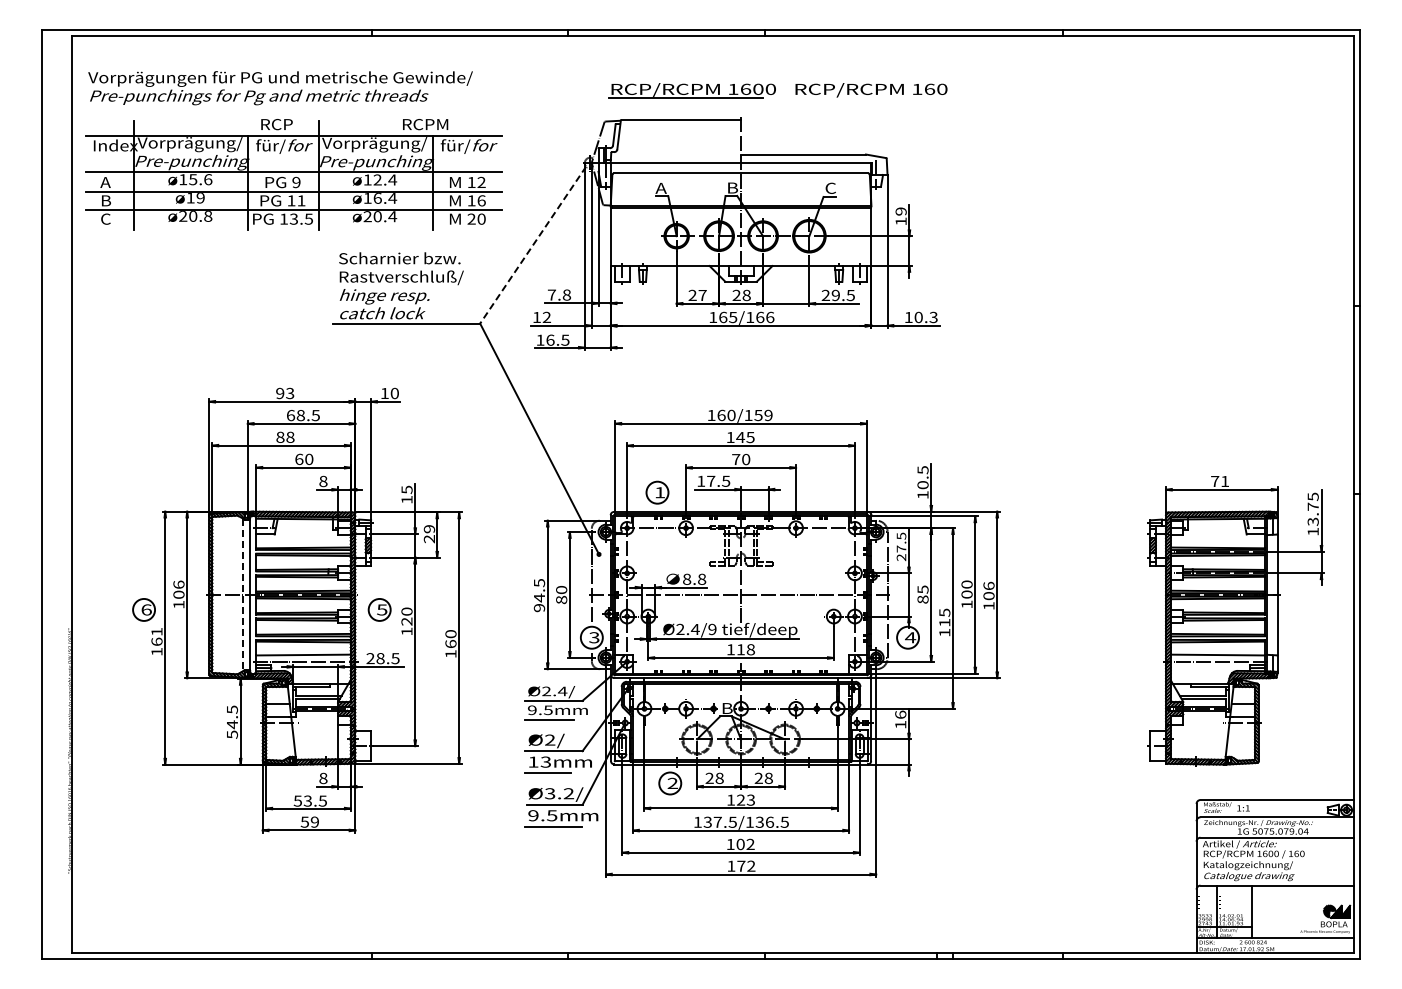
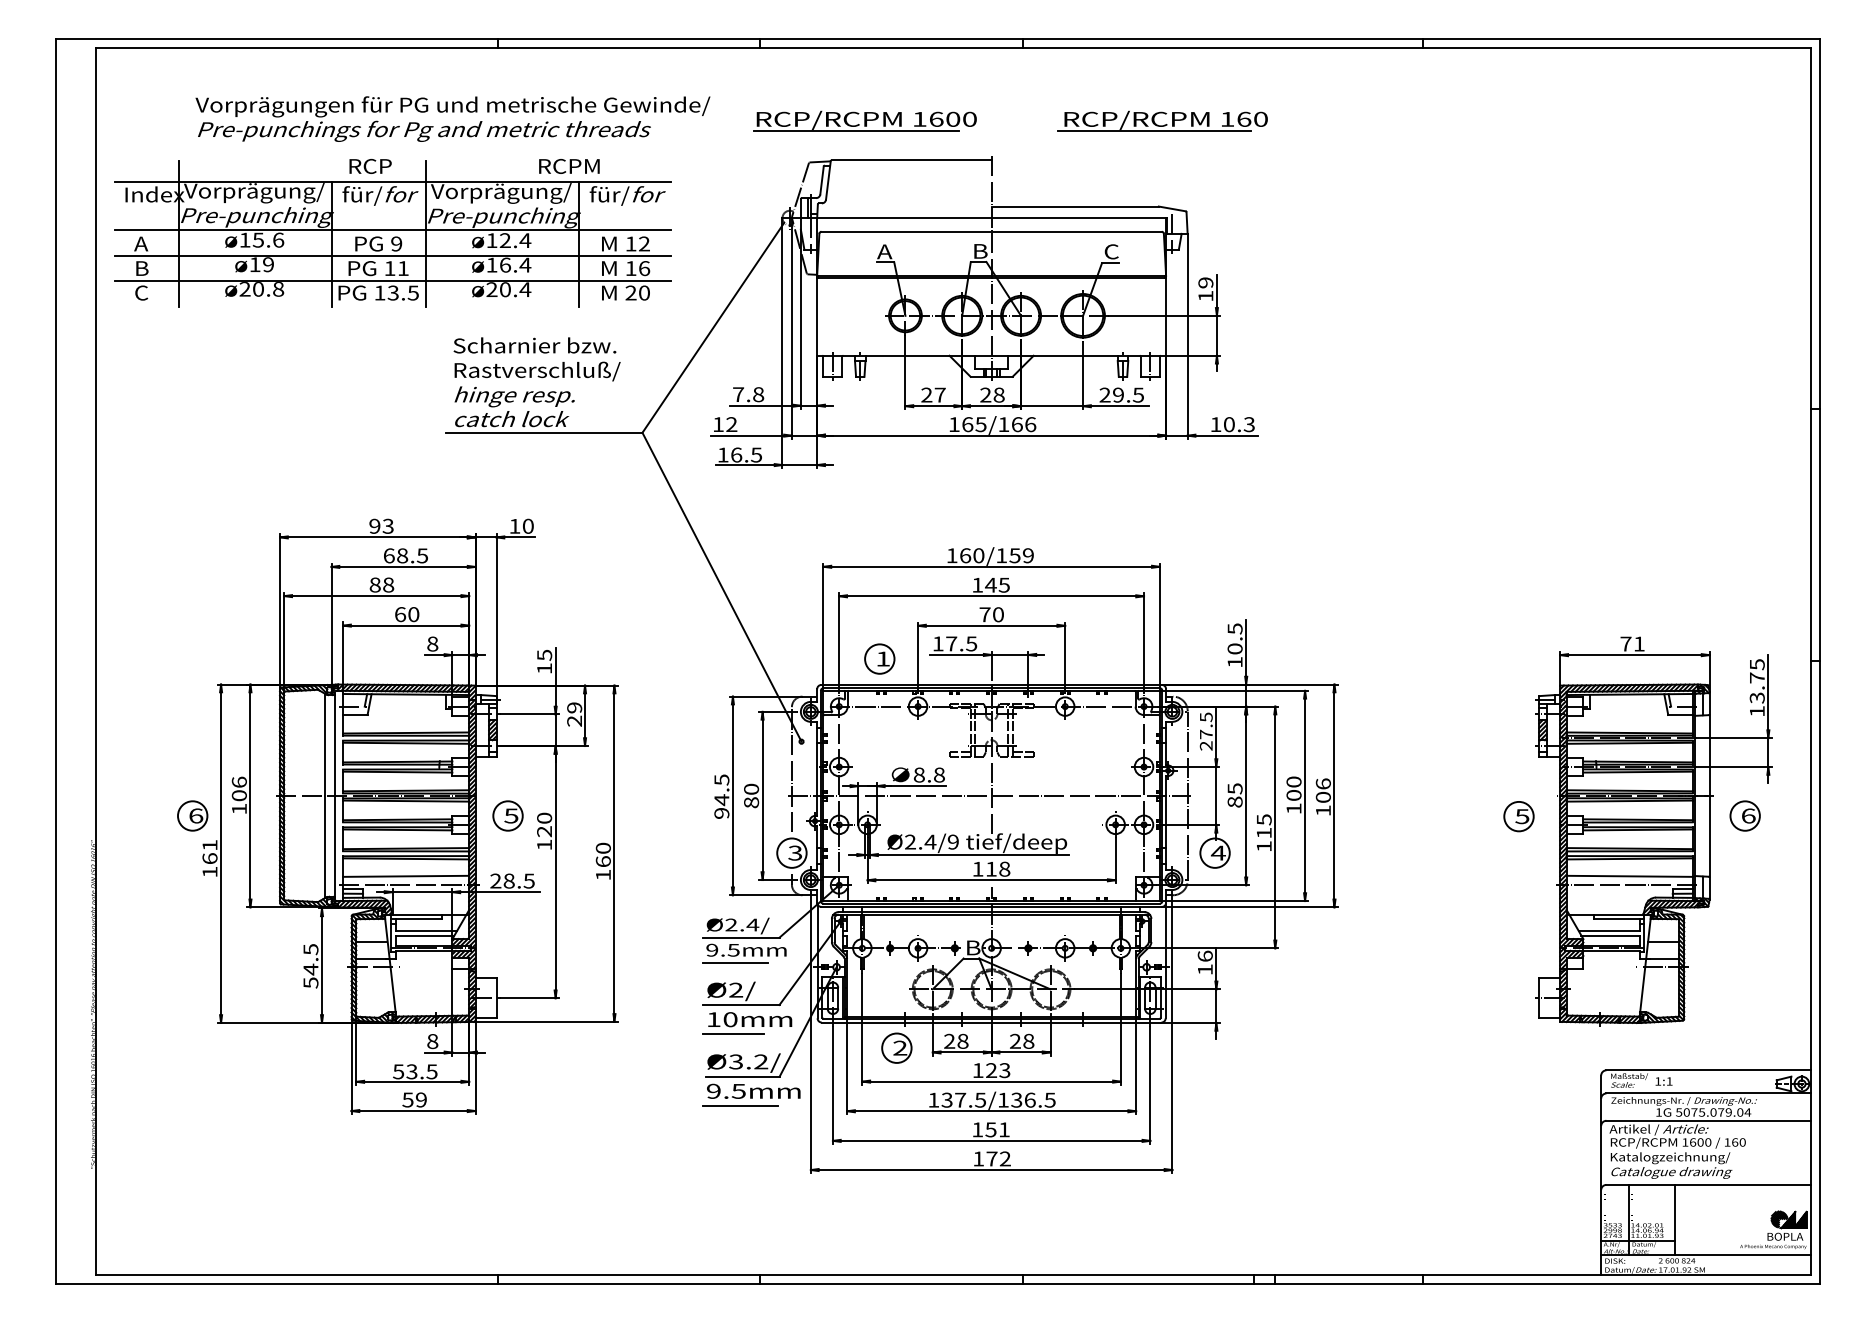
text: (280, 88) -> (452, 119), moved
part: (691, 90) -> (863, 120), moved
line: (862, 98) -> (1154, 131), added
line: (533, 245) -> (713, 328), dashed -> solid
line: (242, 595) -> (324, 796), dashed -> solid
part: (1304, 609) -> (1745, 815), added
part: (1134, 610) -> (1518, 816), added
text: (545, 761) -> (729, 1018), 13mm -> 10mm
text: (745, 843) -> (997, 1128), 102 -> 151

